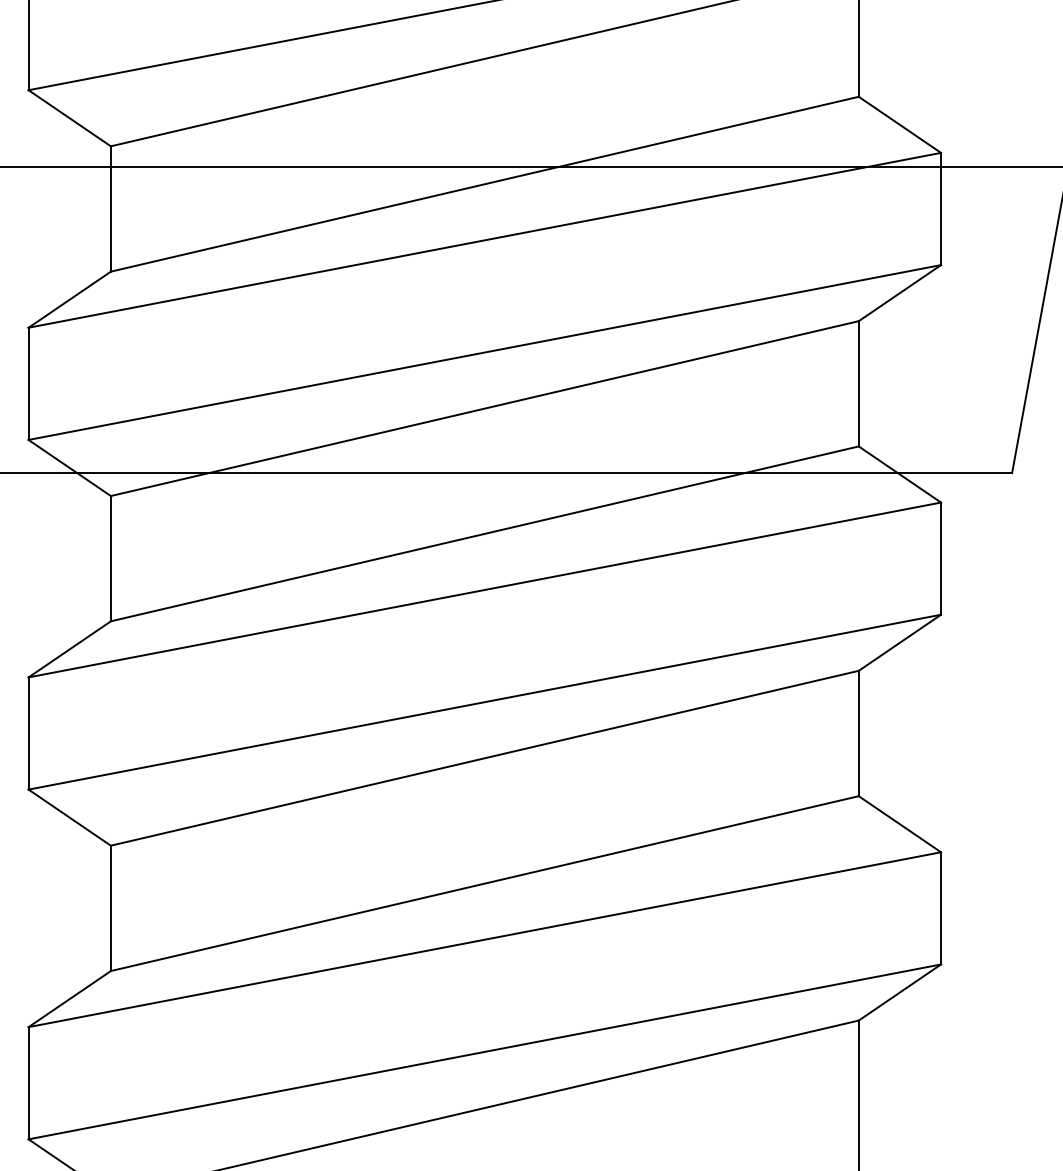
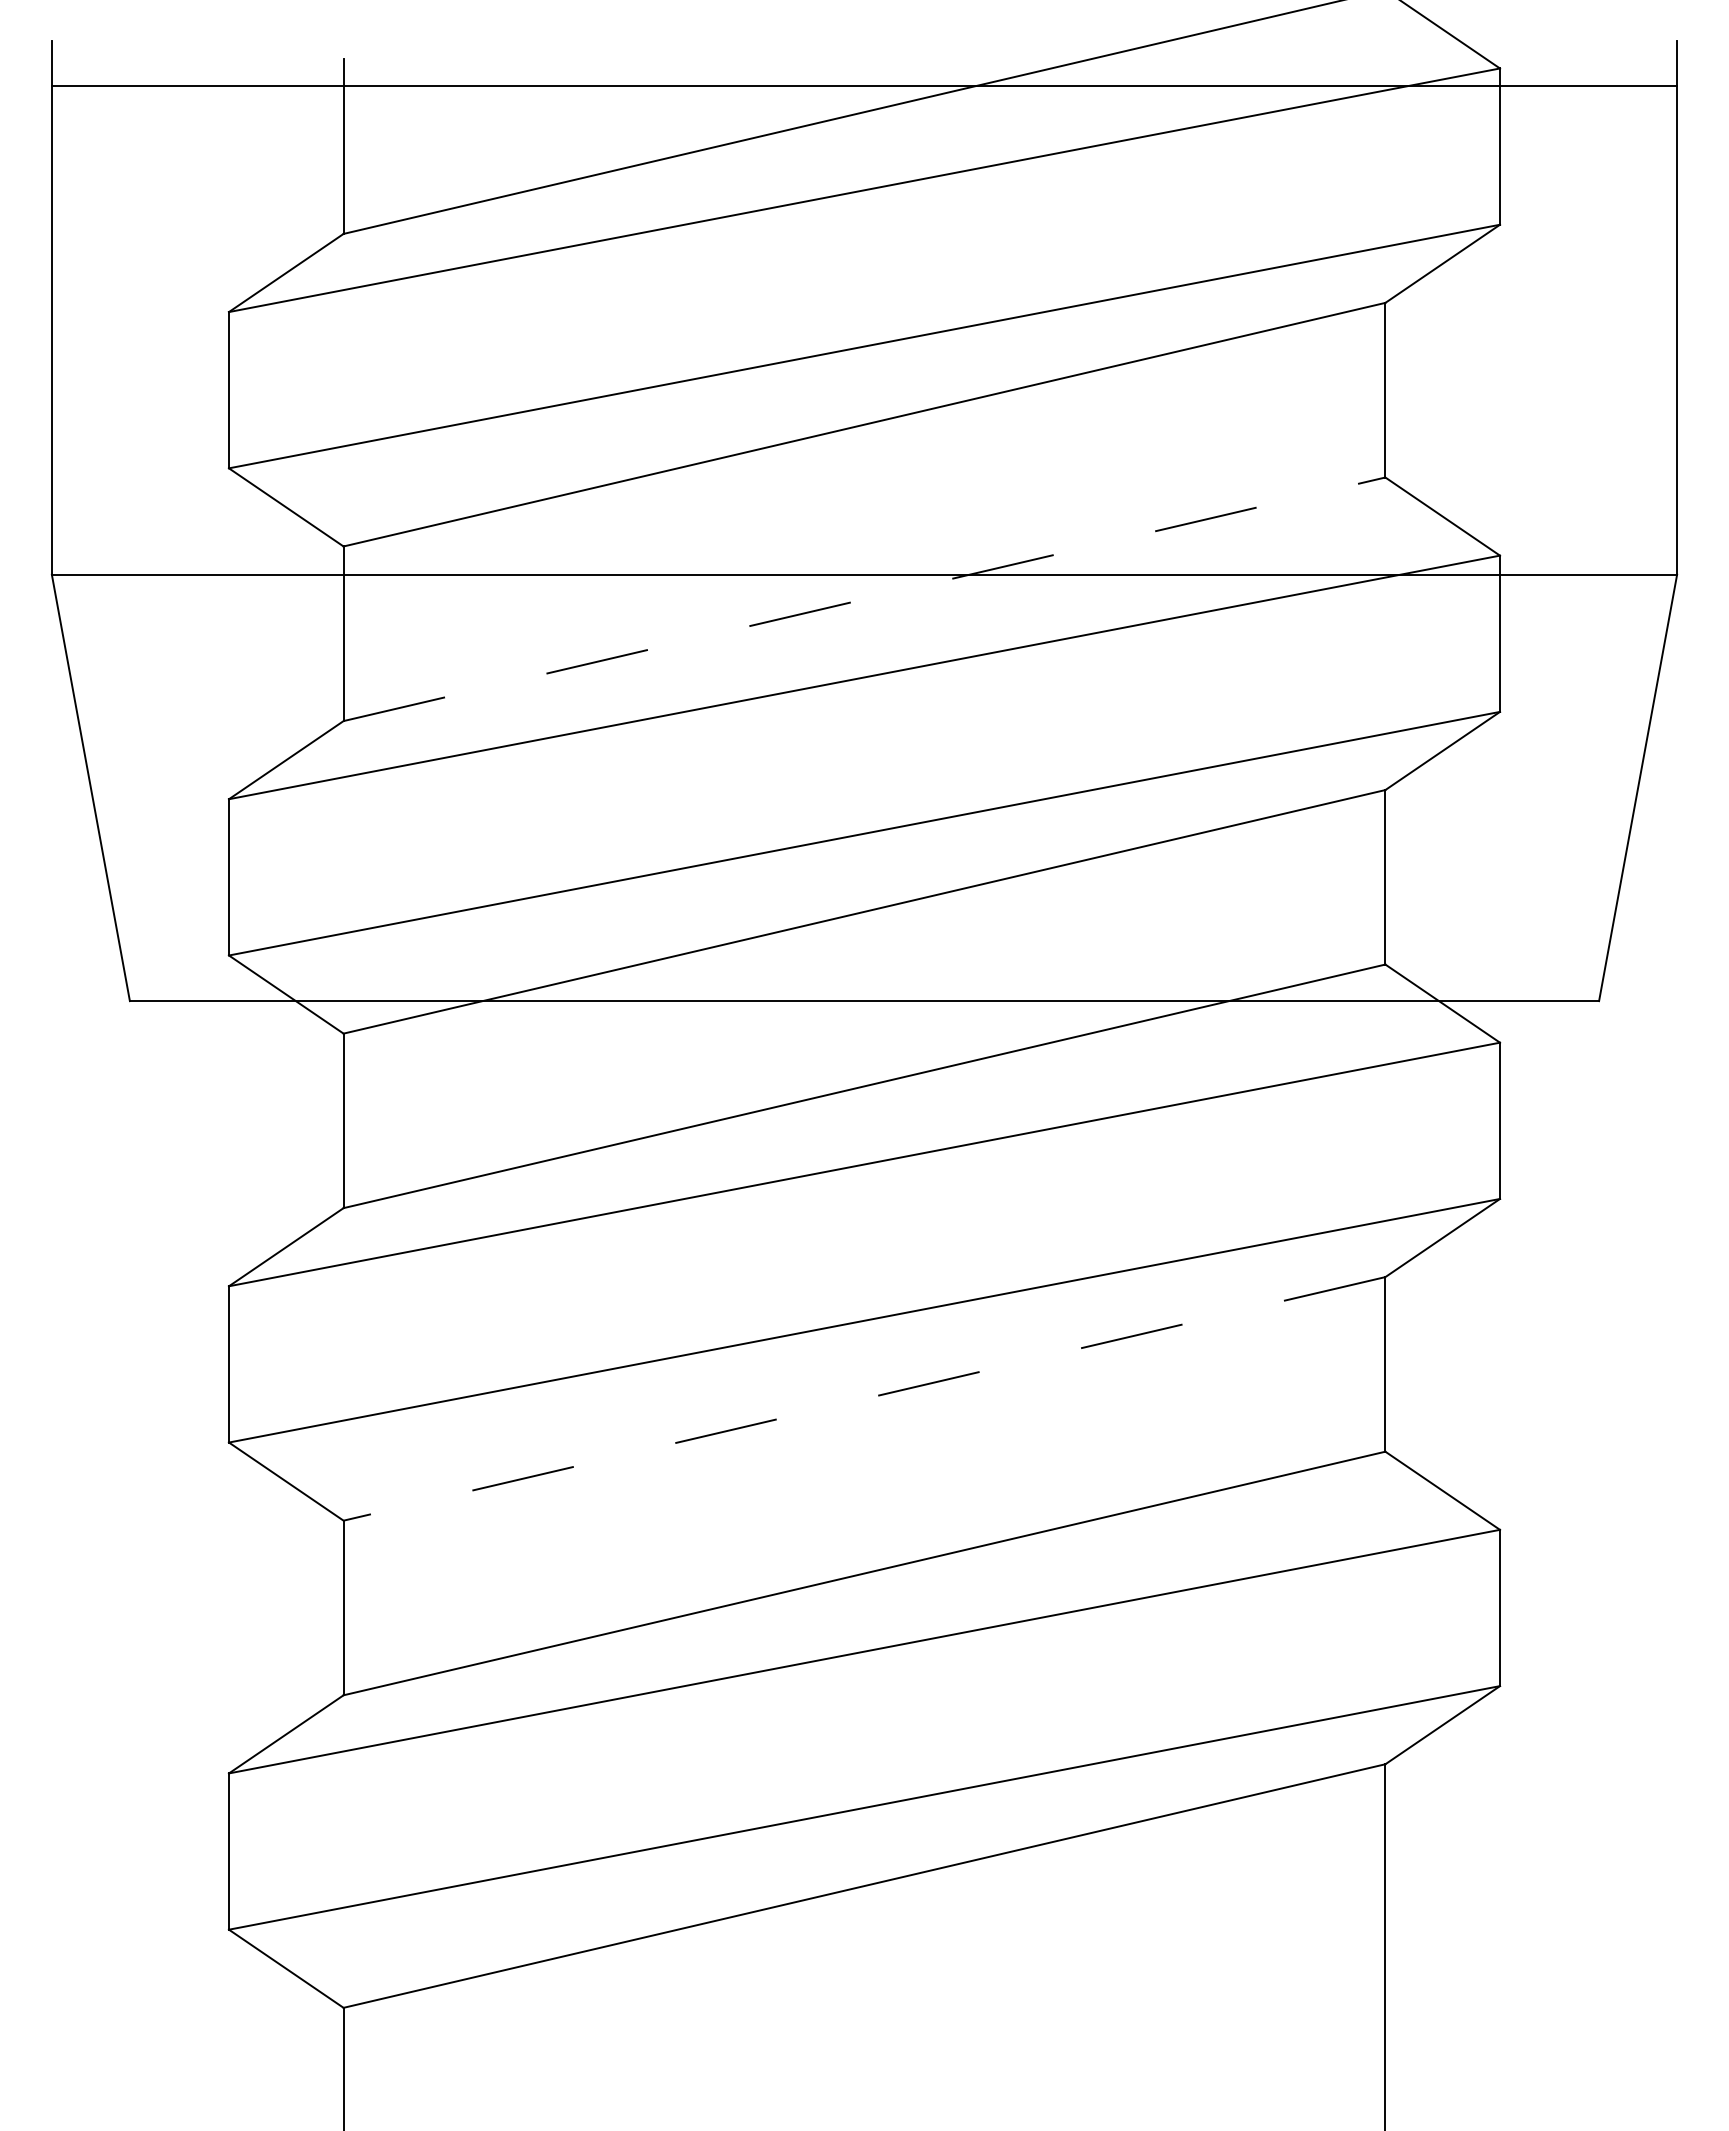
line: (484, 184) -> (864, 599), solid -> dashed
line: (484, 757) -> (864, 1398), solid -> dashed

